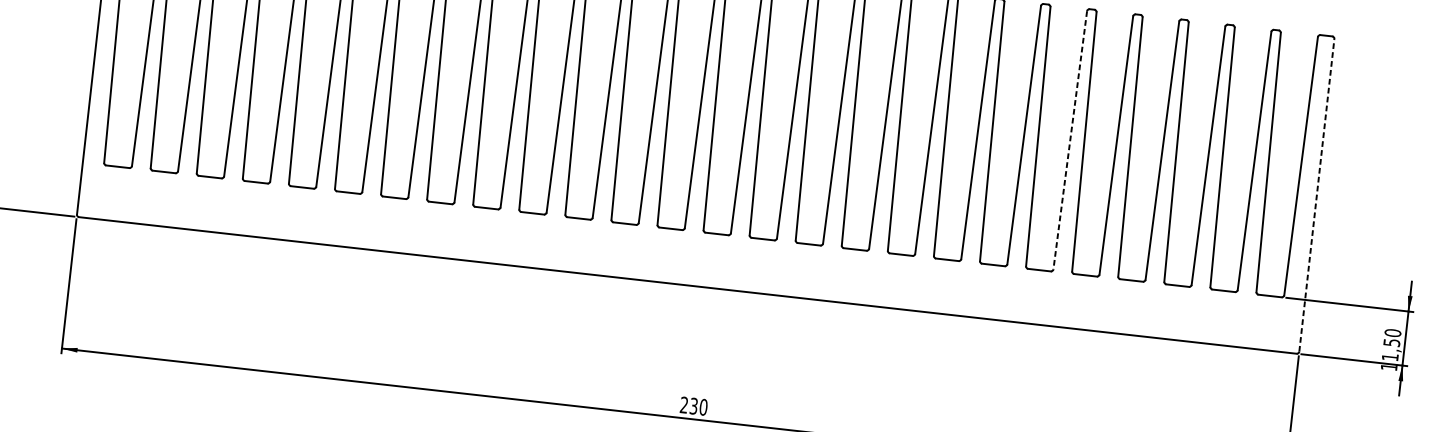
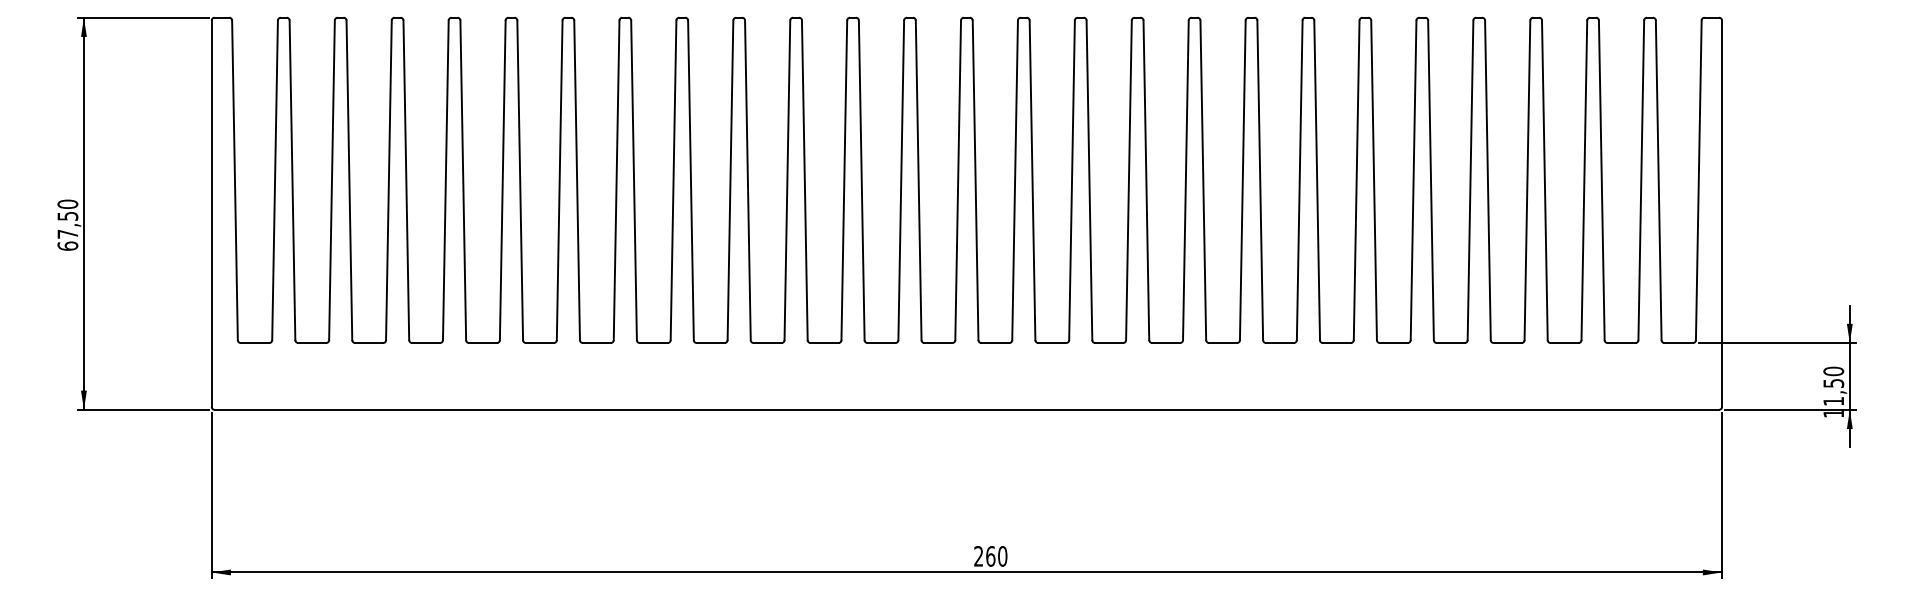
line: (1070, 140) -> (1413, 180), dashed -> solid
line: (1317, 195) -> (1722, 213), dashed -> solid
text: (693, 406) -> (990, 556), 230 -> 260

